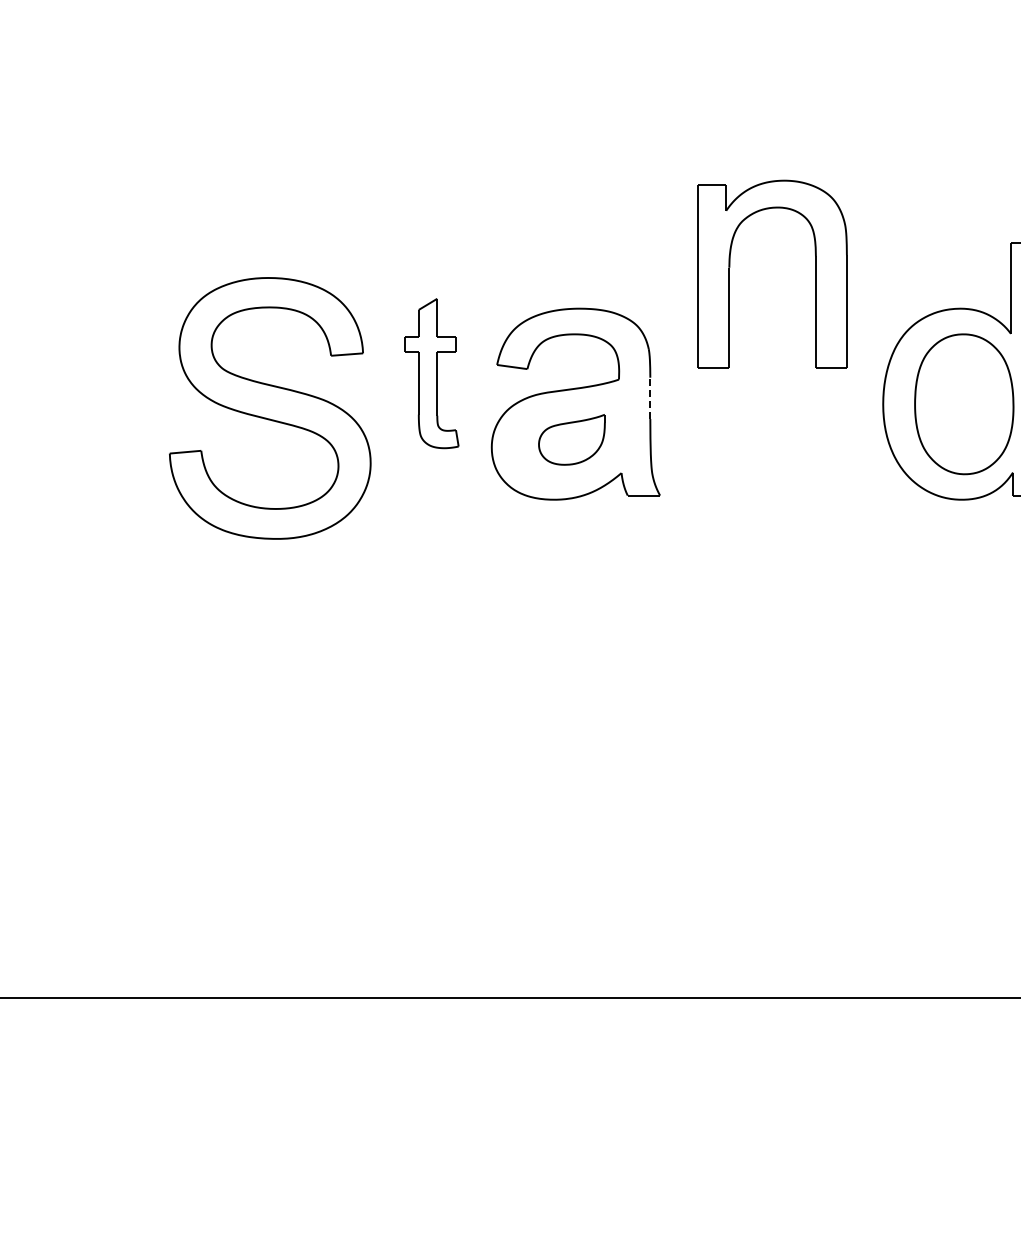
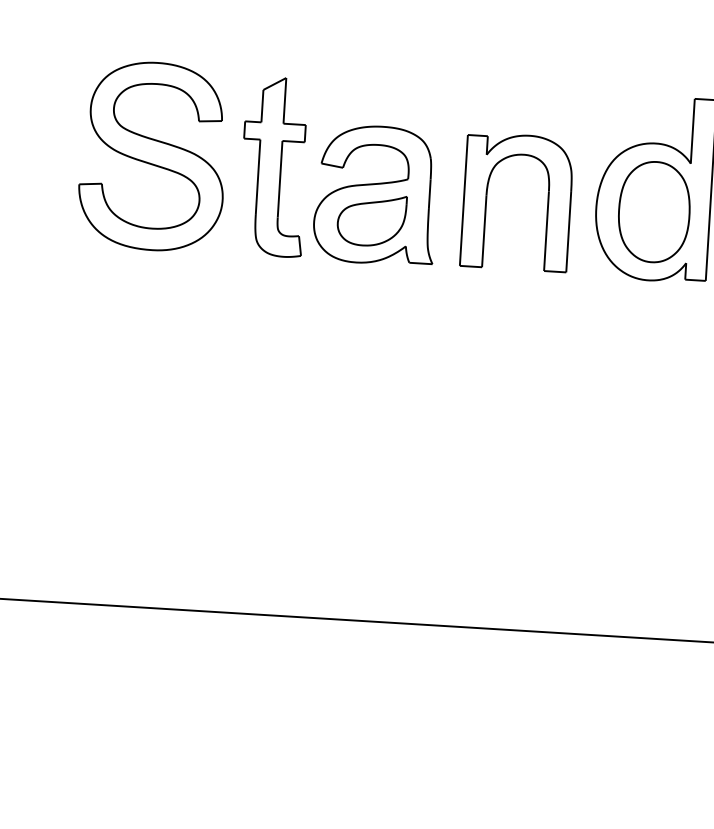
part: (730, 267) -> (487, 195), moved
part: (431, 373) -> (274, 166), size x1.67
line: (650, 398) -> (429, 194), dashed -> solid
part: (270, 408) -> (153, 156), moved
part: (571, 439) -> (371, 220), size x1.43

